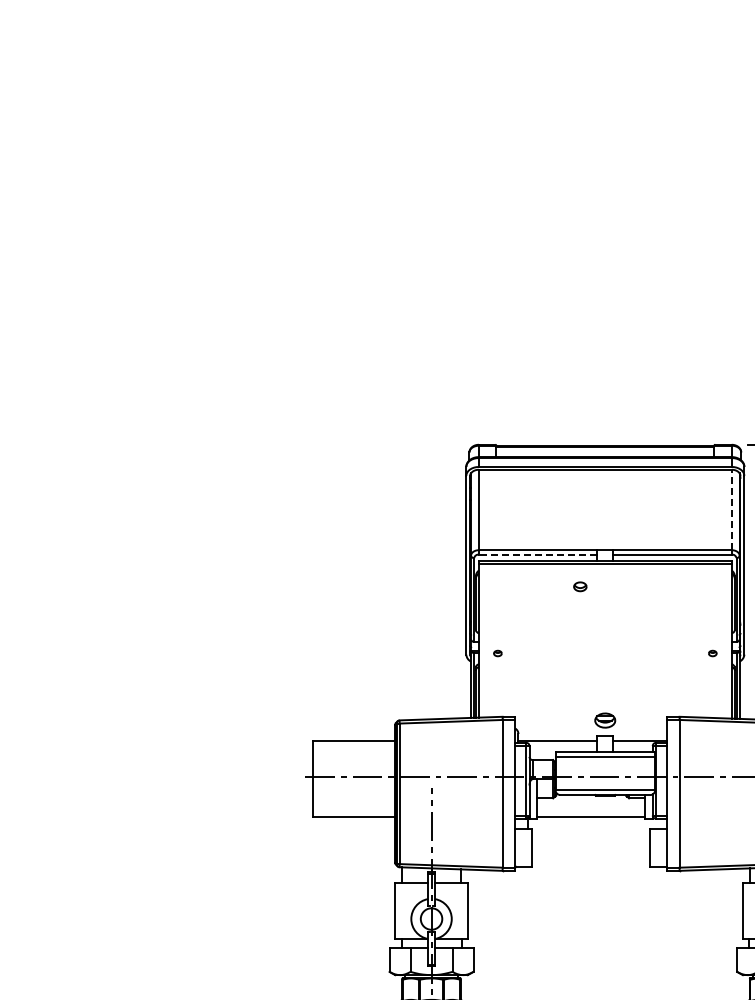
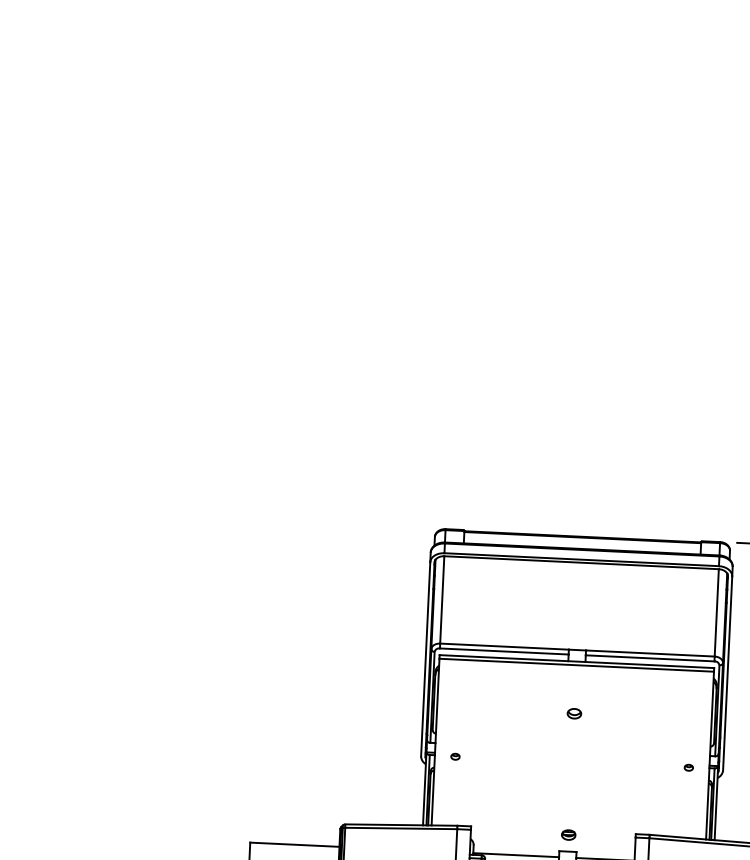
line: (731, 509) -> (716, 612), dashed -> solid
line: (537, 554) -> (503, 651), dashed -> solid
part: (580, 586) -> (574, 713), moved
part: (605, 720) -> (568, 835), size x0.62

